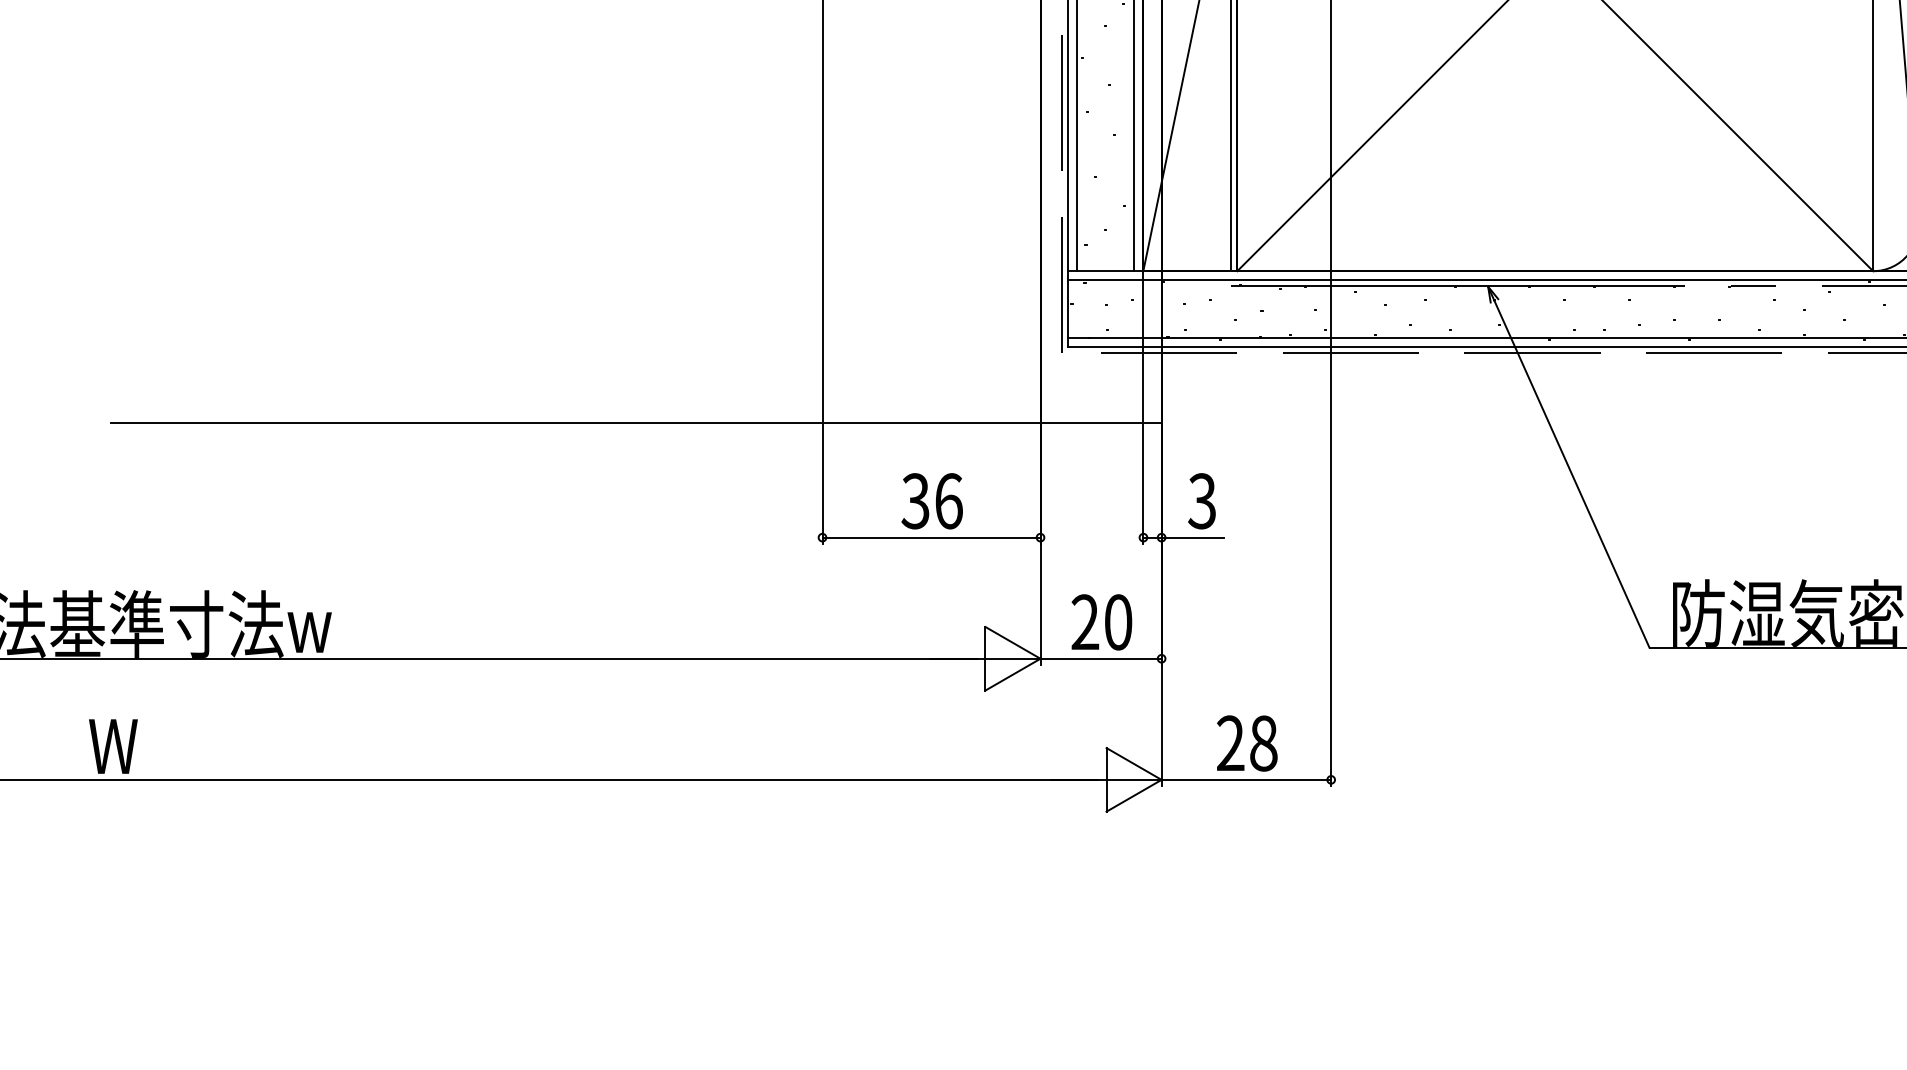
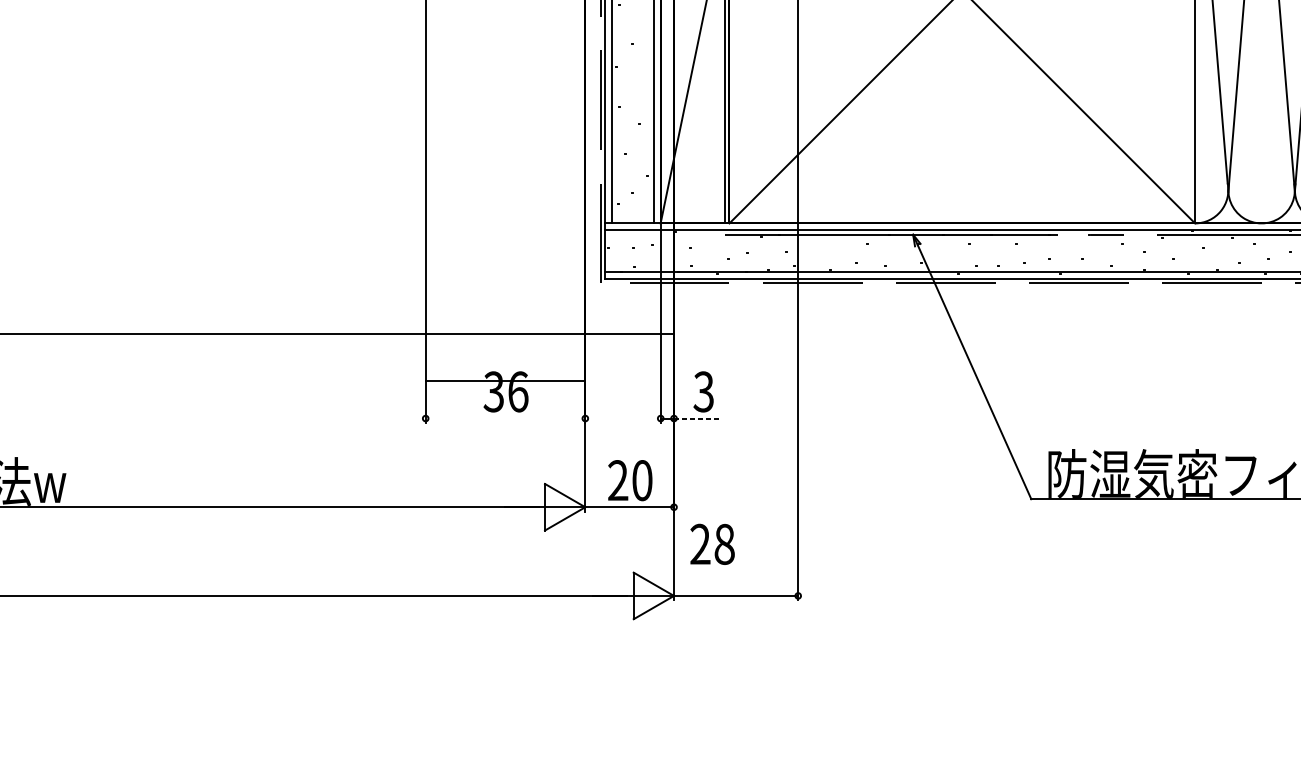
line: (931, 537) -> (505, 381), moved
line: (1193, 537) -> (697, 418), solid -> dashed
text: (1247, 743) -> (712, 544), moved

